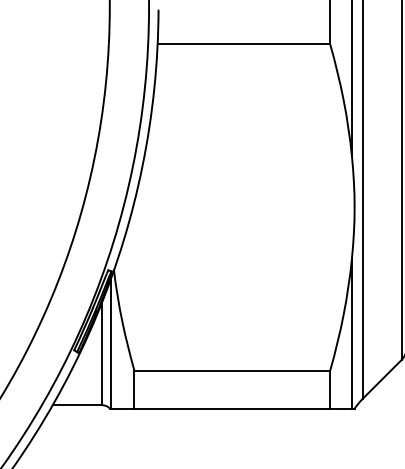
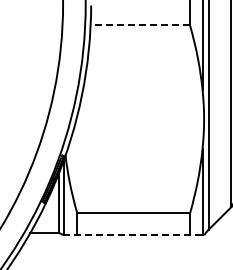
line: (244, 44) -> (140, 25), solid -> dashed
line: (233, 408) -> (134, 235), solid -> dashed

